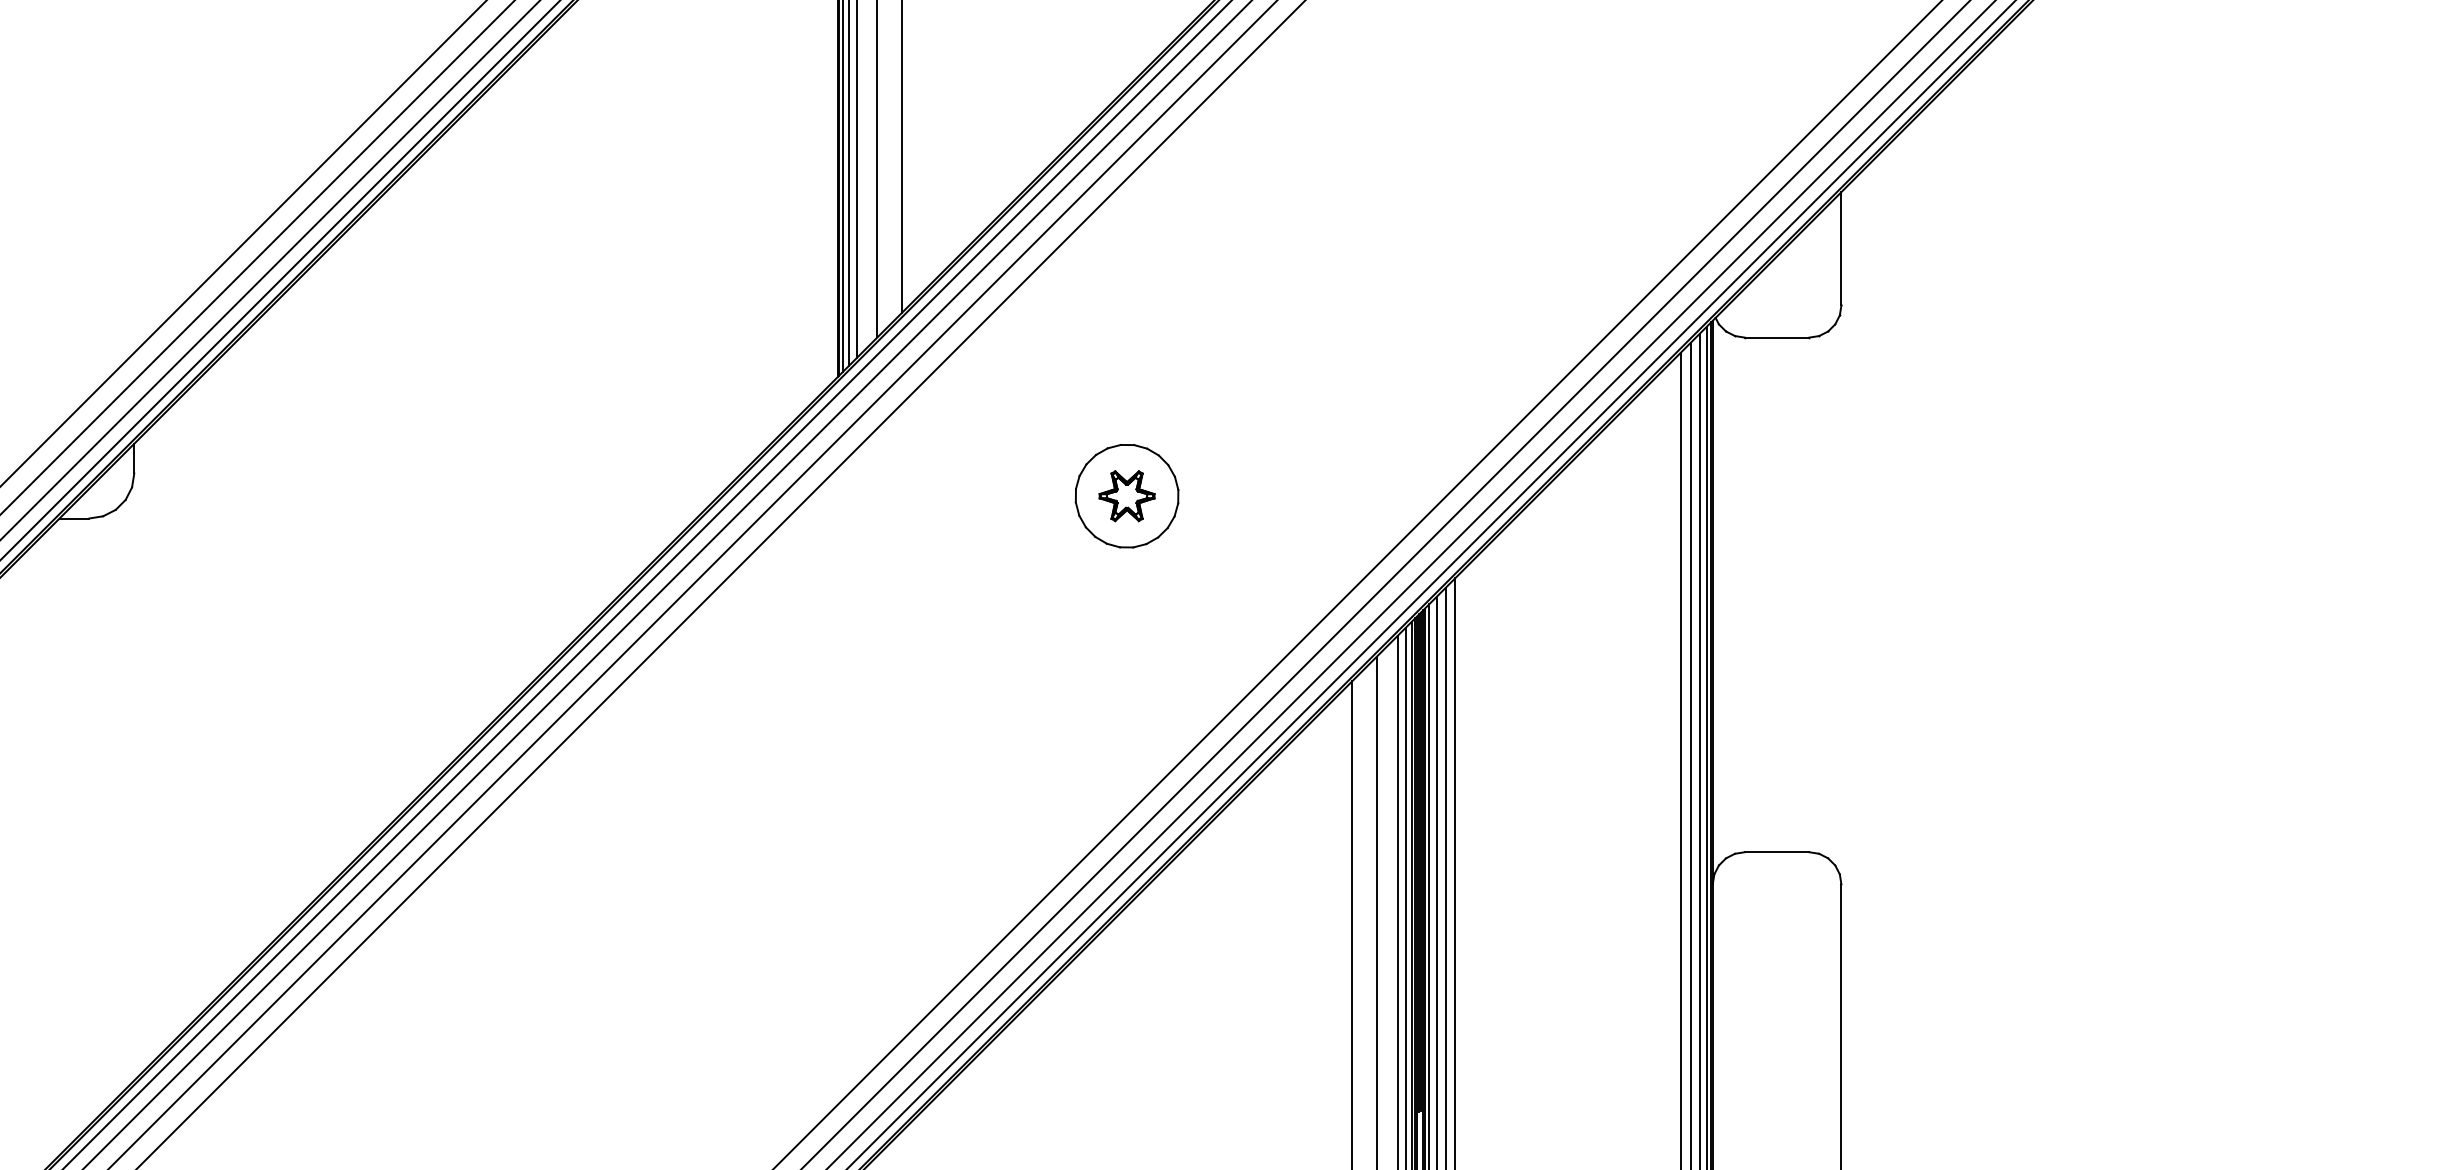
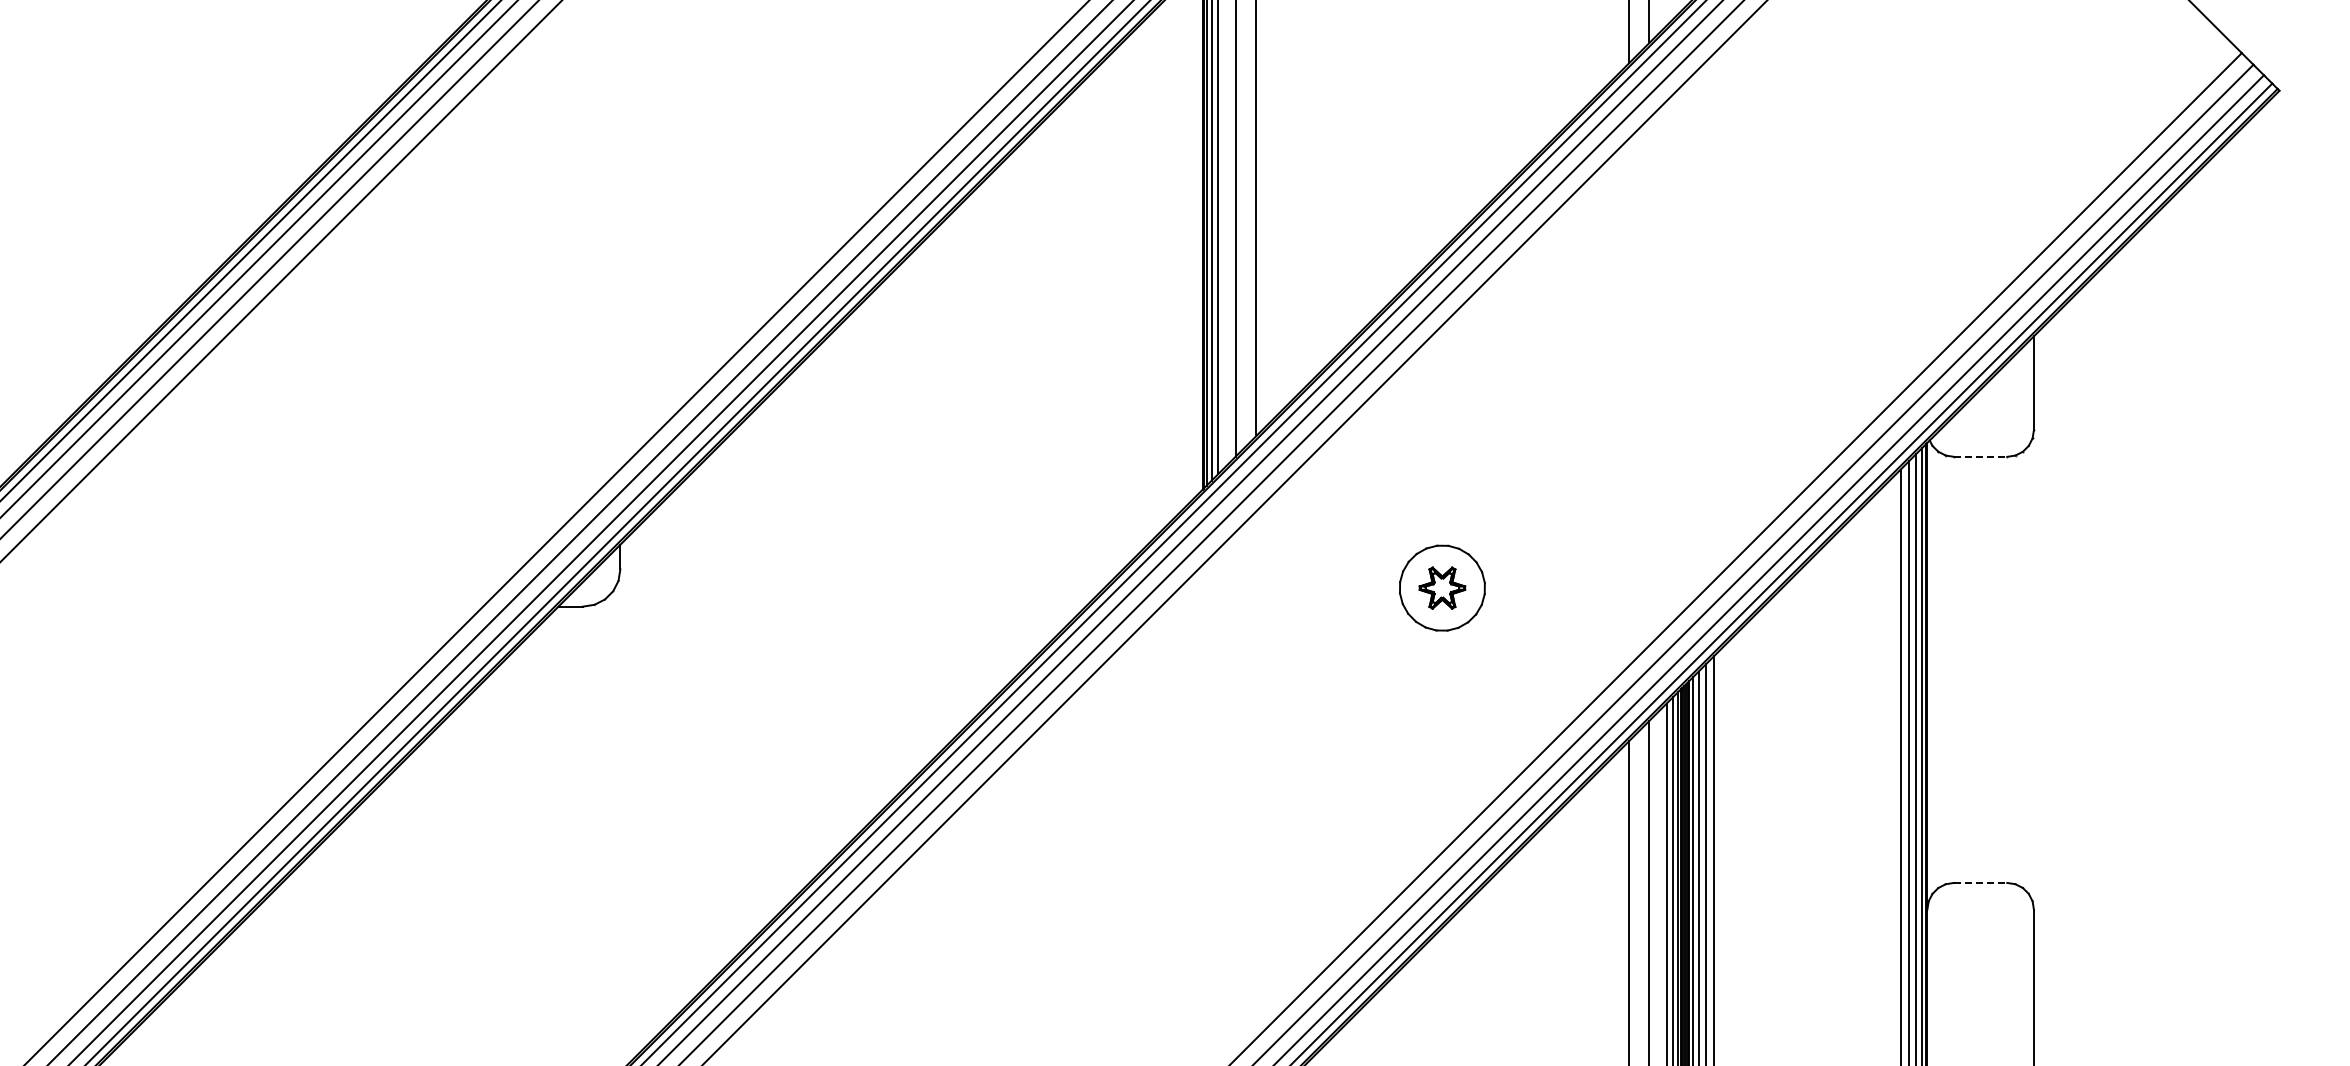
line: (1776, 337) -> (1980, 456), solid -> dashed
line: (1776, 851) -> (1980, 882), solid -> dashed

